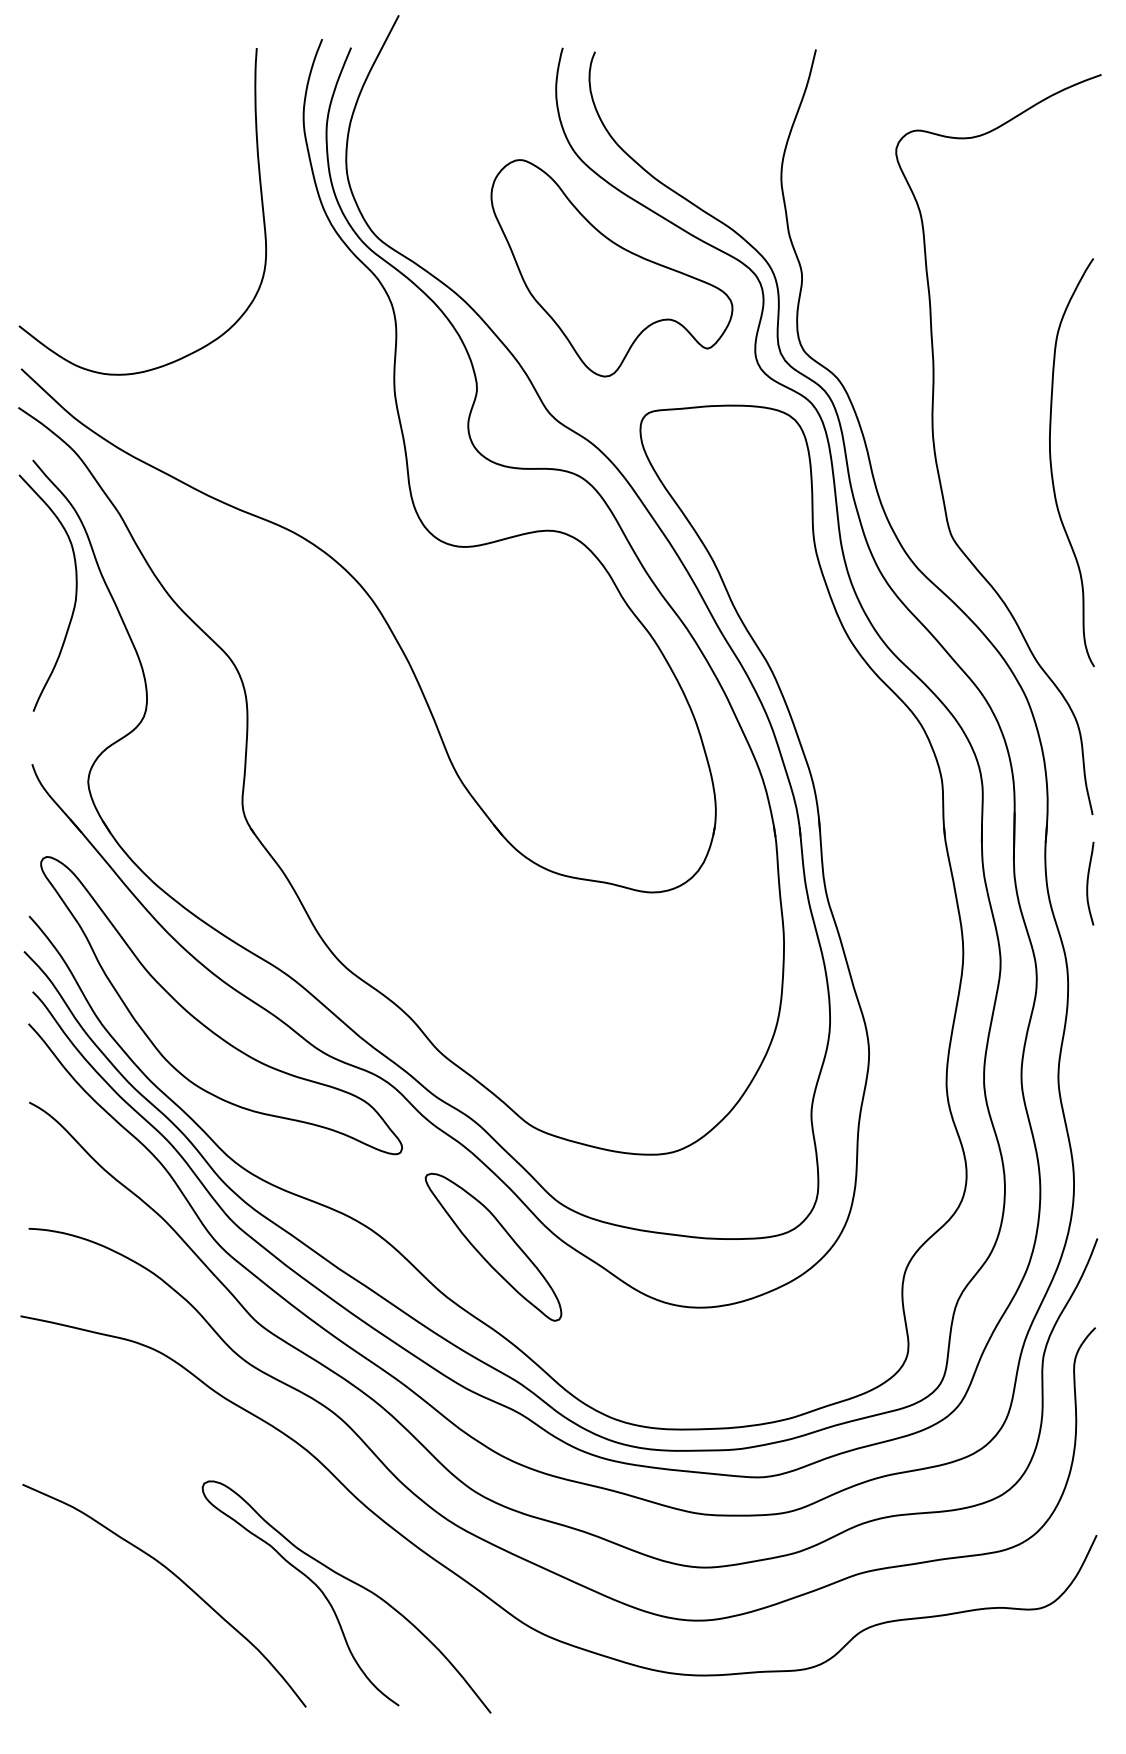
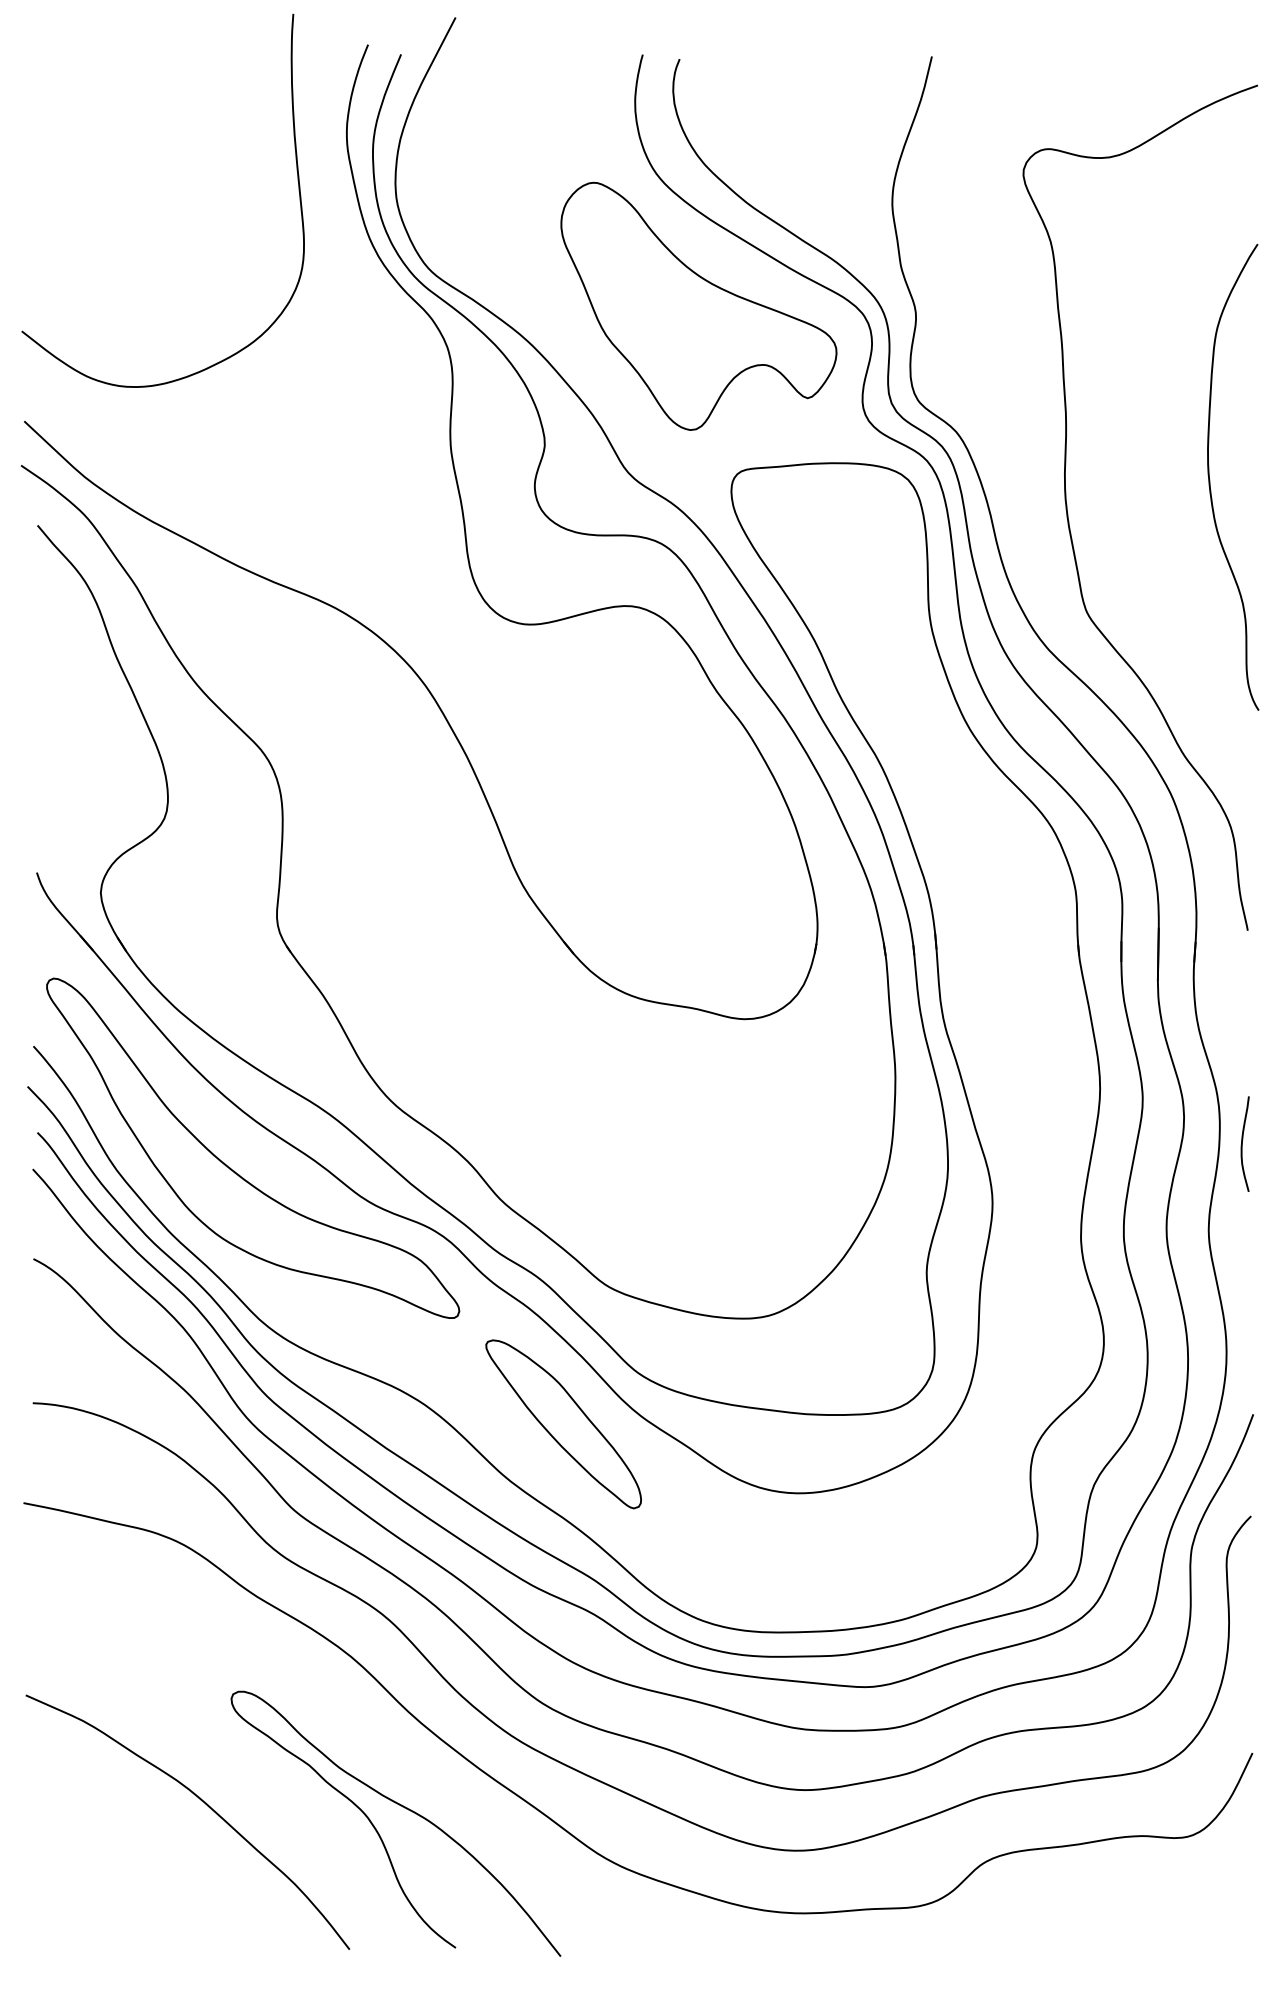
curve: (261, 203) -> (298, 191), moved
curve: (1052, 464) -> (1210, 479), moved
curve: (74, 599) -> (85, 684), removed
curve: (1087, 883) -> (1242, 1143), moved

